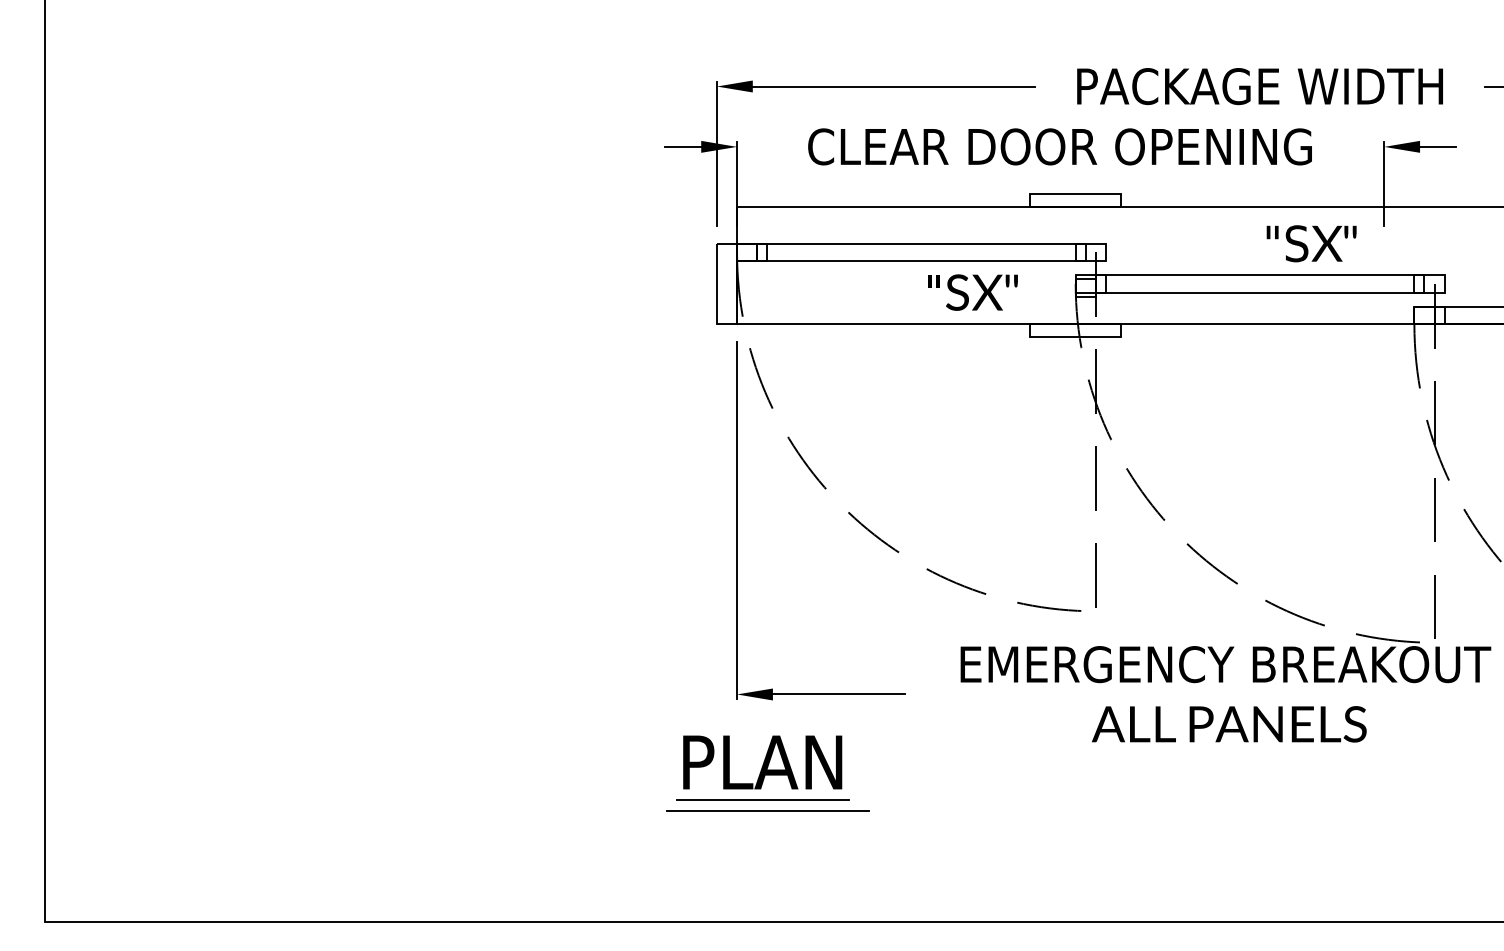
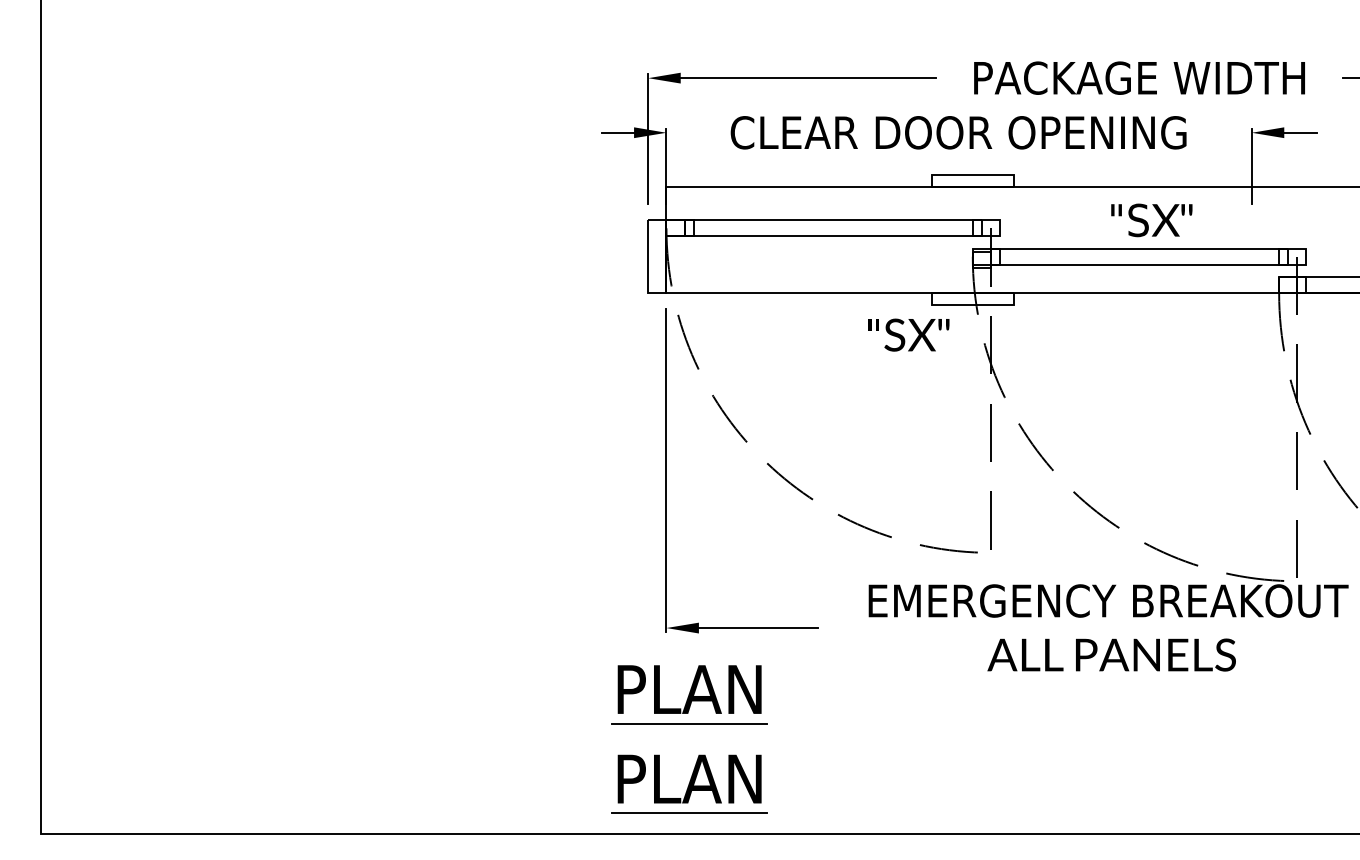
text: (1311, 243) -> (1151, 220), moved
text: (972, 292) -> (908, 335), moved
line: (767, 810) -> (694, 733), removed
part: (762, 866) -> (689, 783), added

